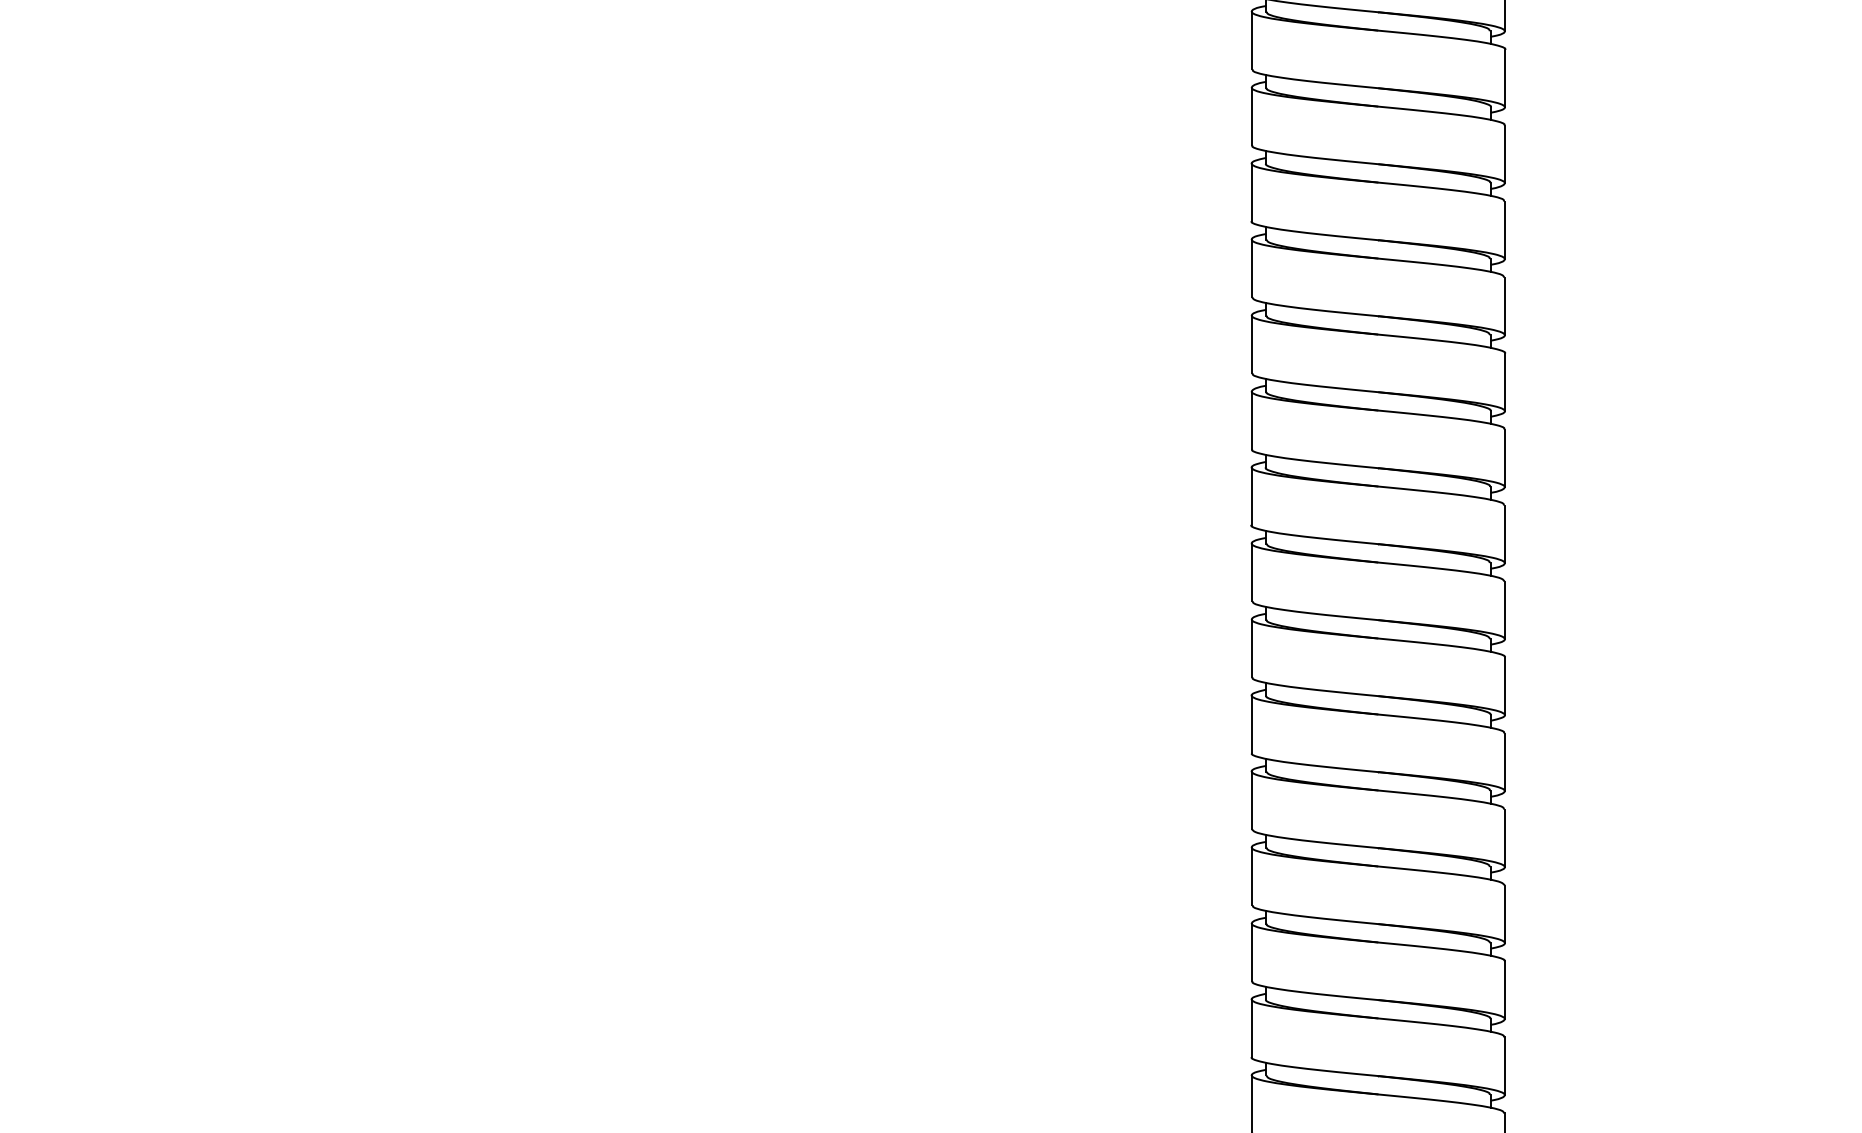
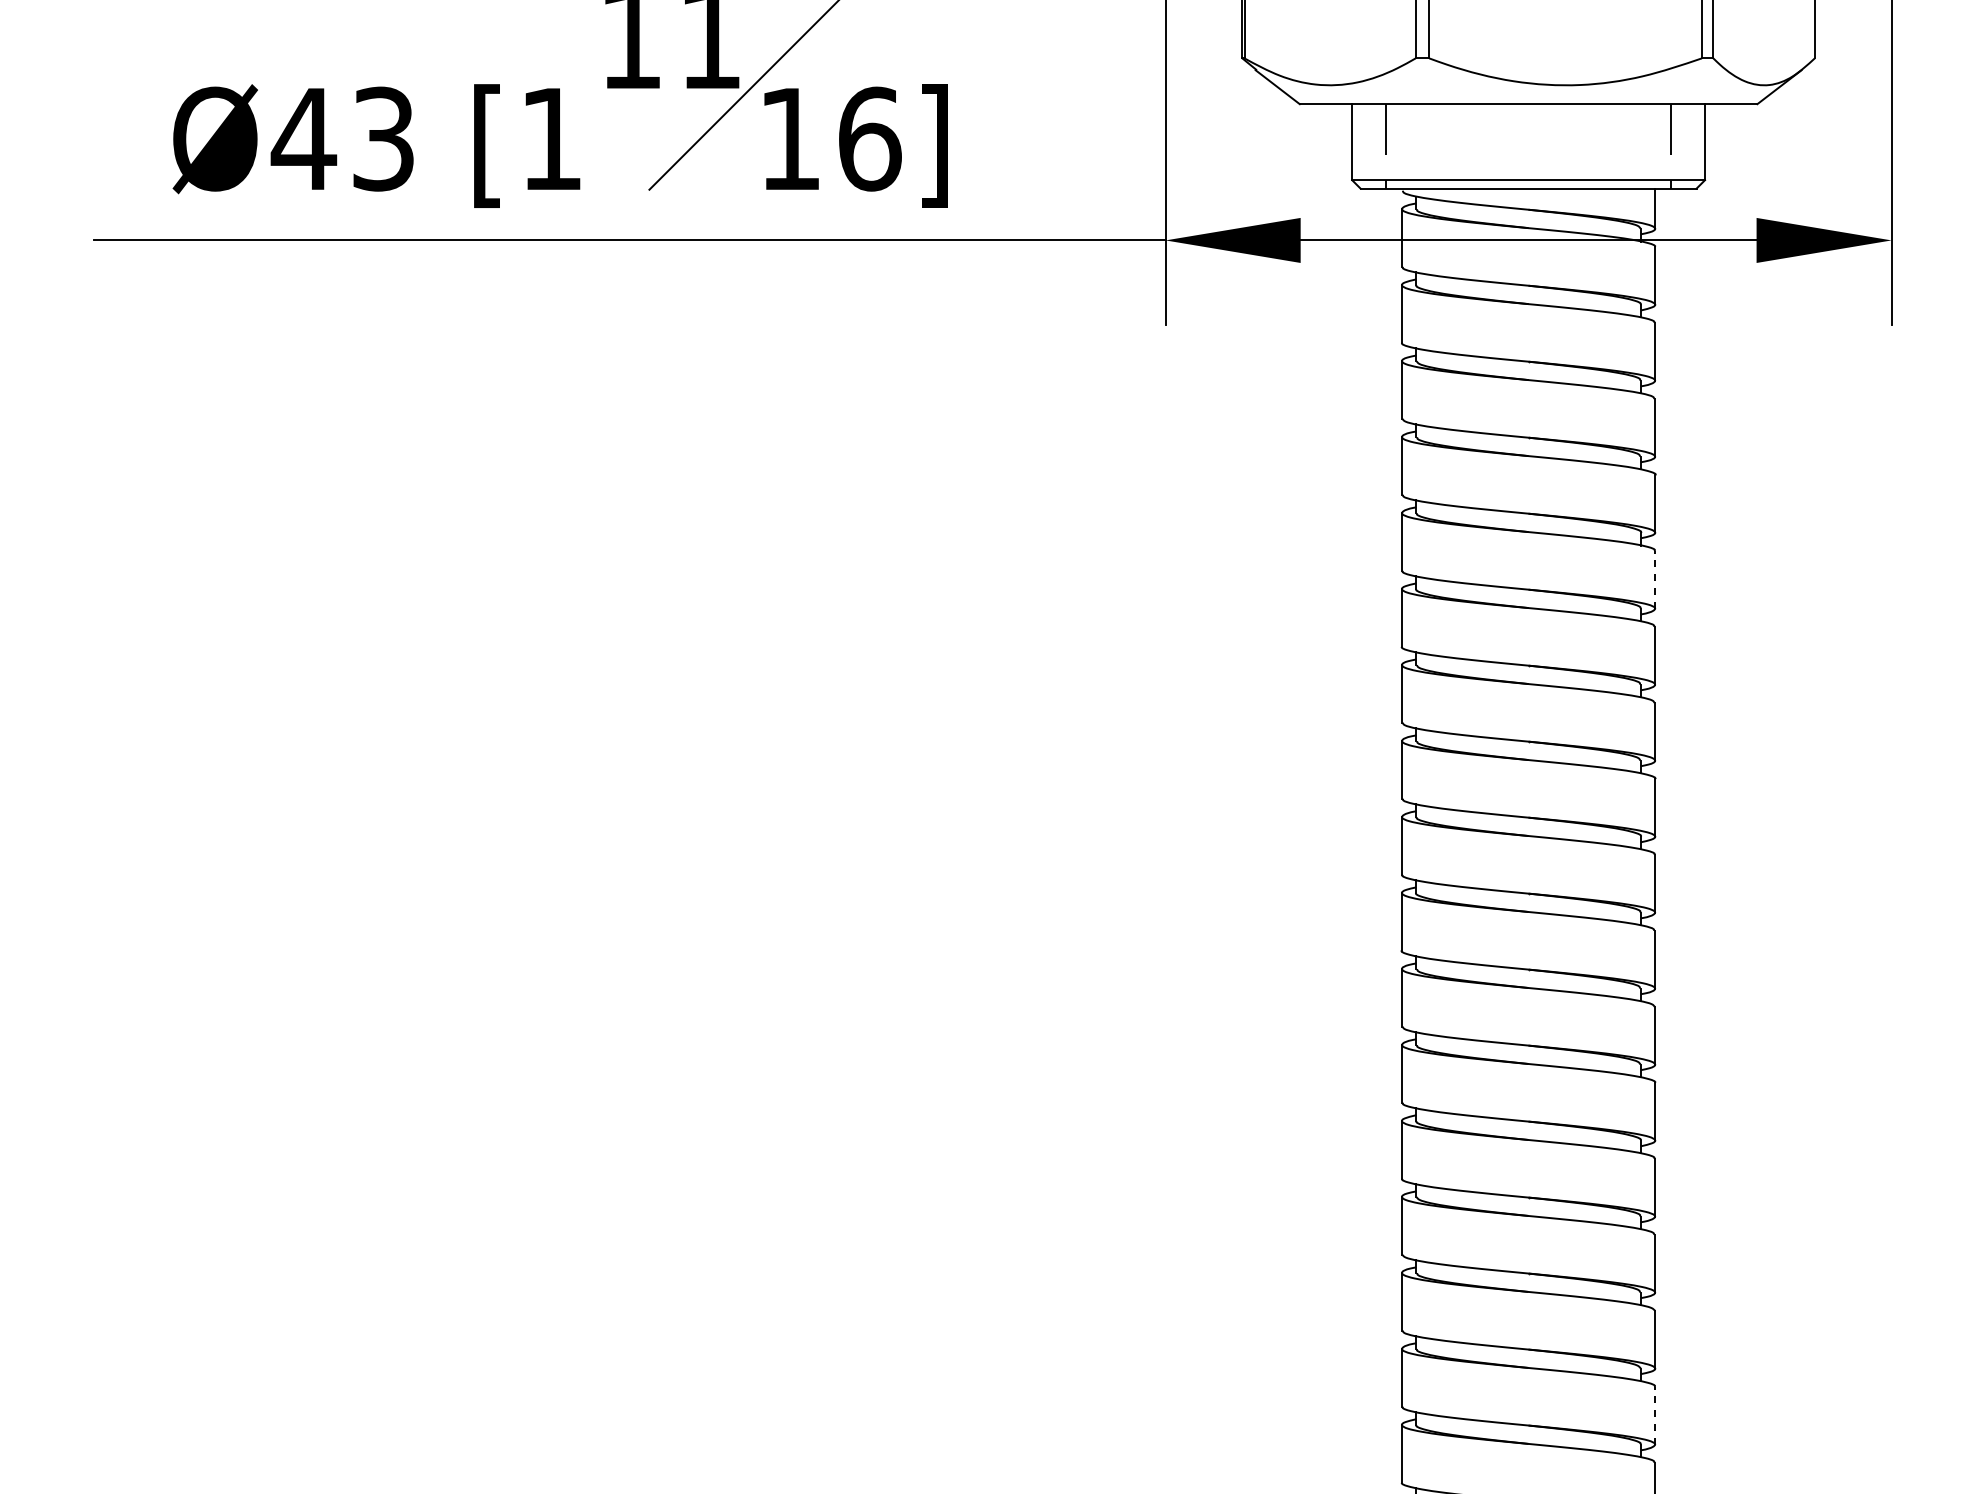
line: (1505, 154) -> (1655, 579), solid -> dashed
line: (1505, 990) -> (1655, 1415), solid -> dashed

